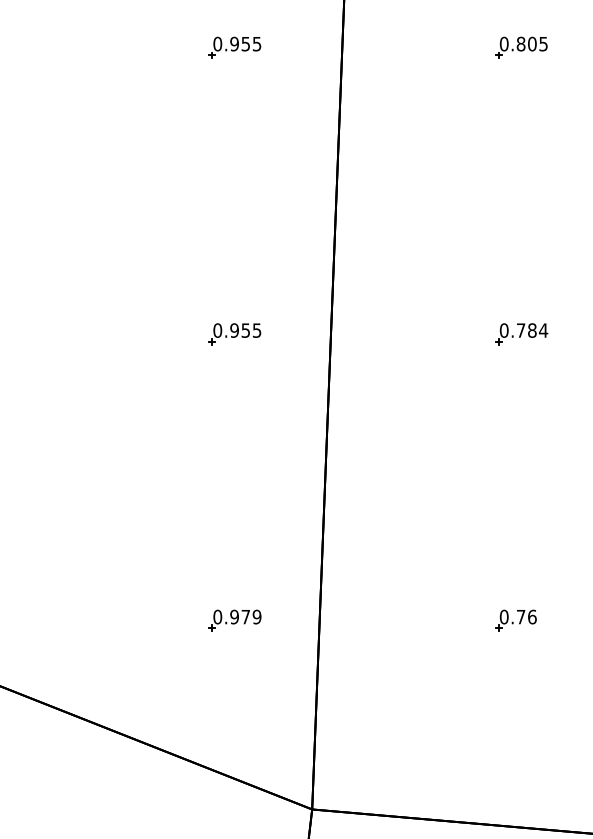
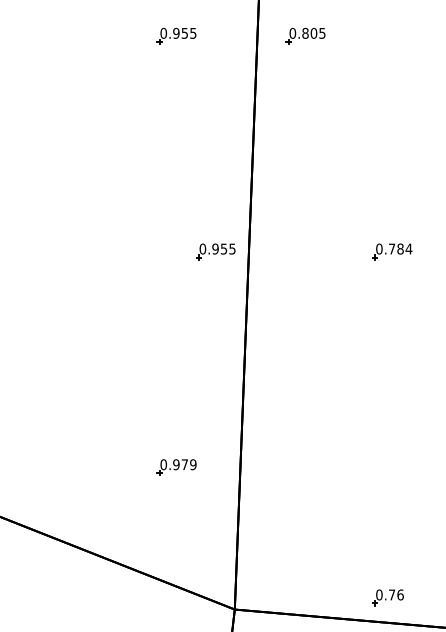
part: (521, 47) -> (305, 35), moved
part: (234, 334) -> (215, 252), moved
part: (515, 620) -> (387, 597), moved

